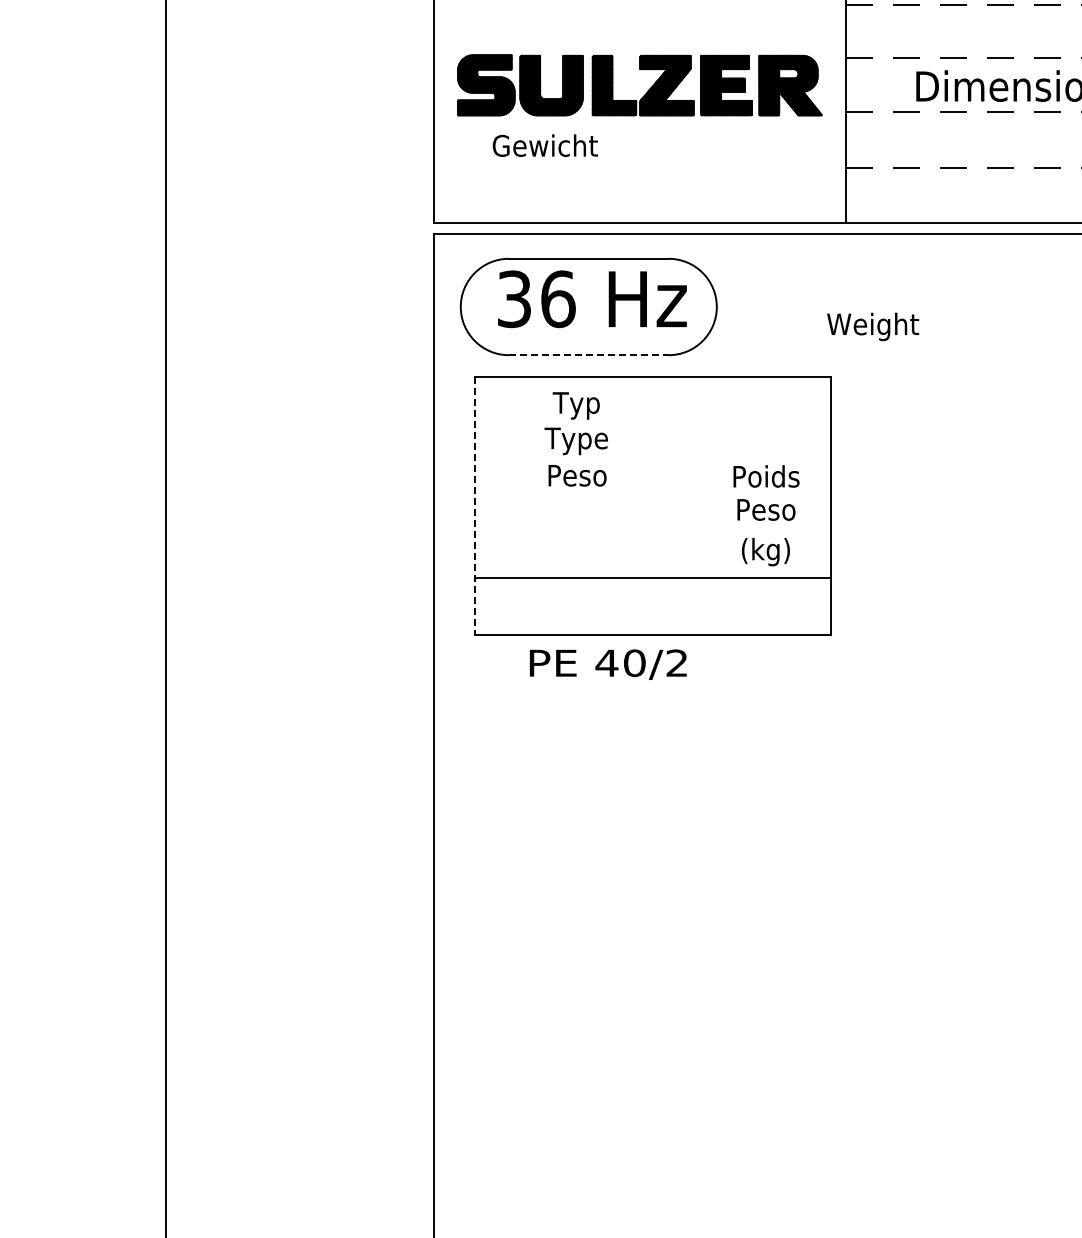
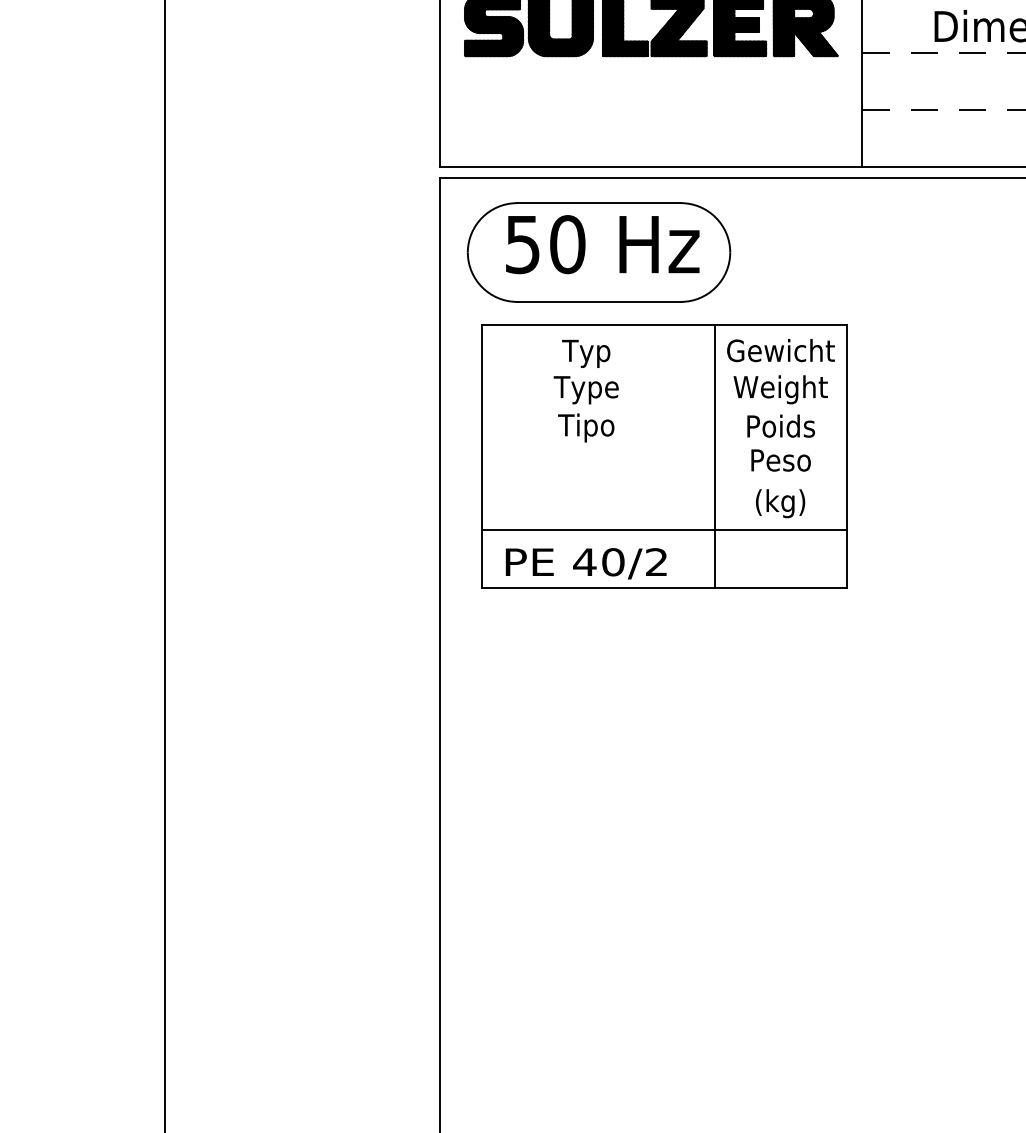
text: (544, 145) -> (780, 350), moved
text: (536, 298) -> (545, 243), 36 -> 50
text: (873, 326) -> (781, 389), moved
line: (588, 355) -> (598, 302), dashed -> solid
text: (577, 478) -> (587, 428), Peso -> Tipo
line: (702, 505) -> (715, 455), added
line: (474, 506) -> (481, 456), dashed -> solid
text: (608, 664) -> (586, 563), moved

